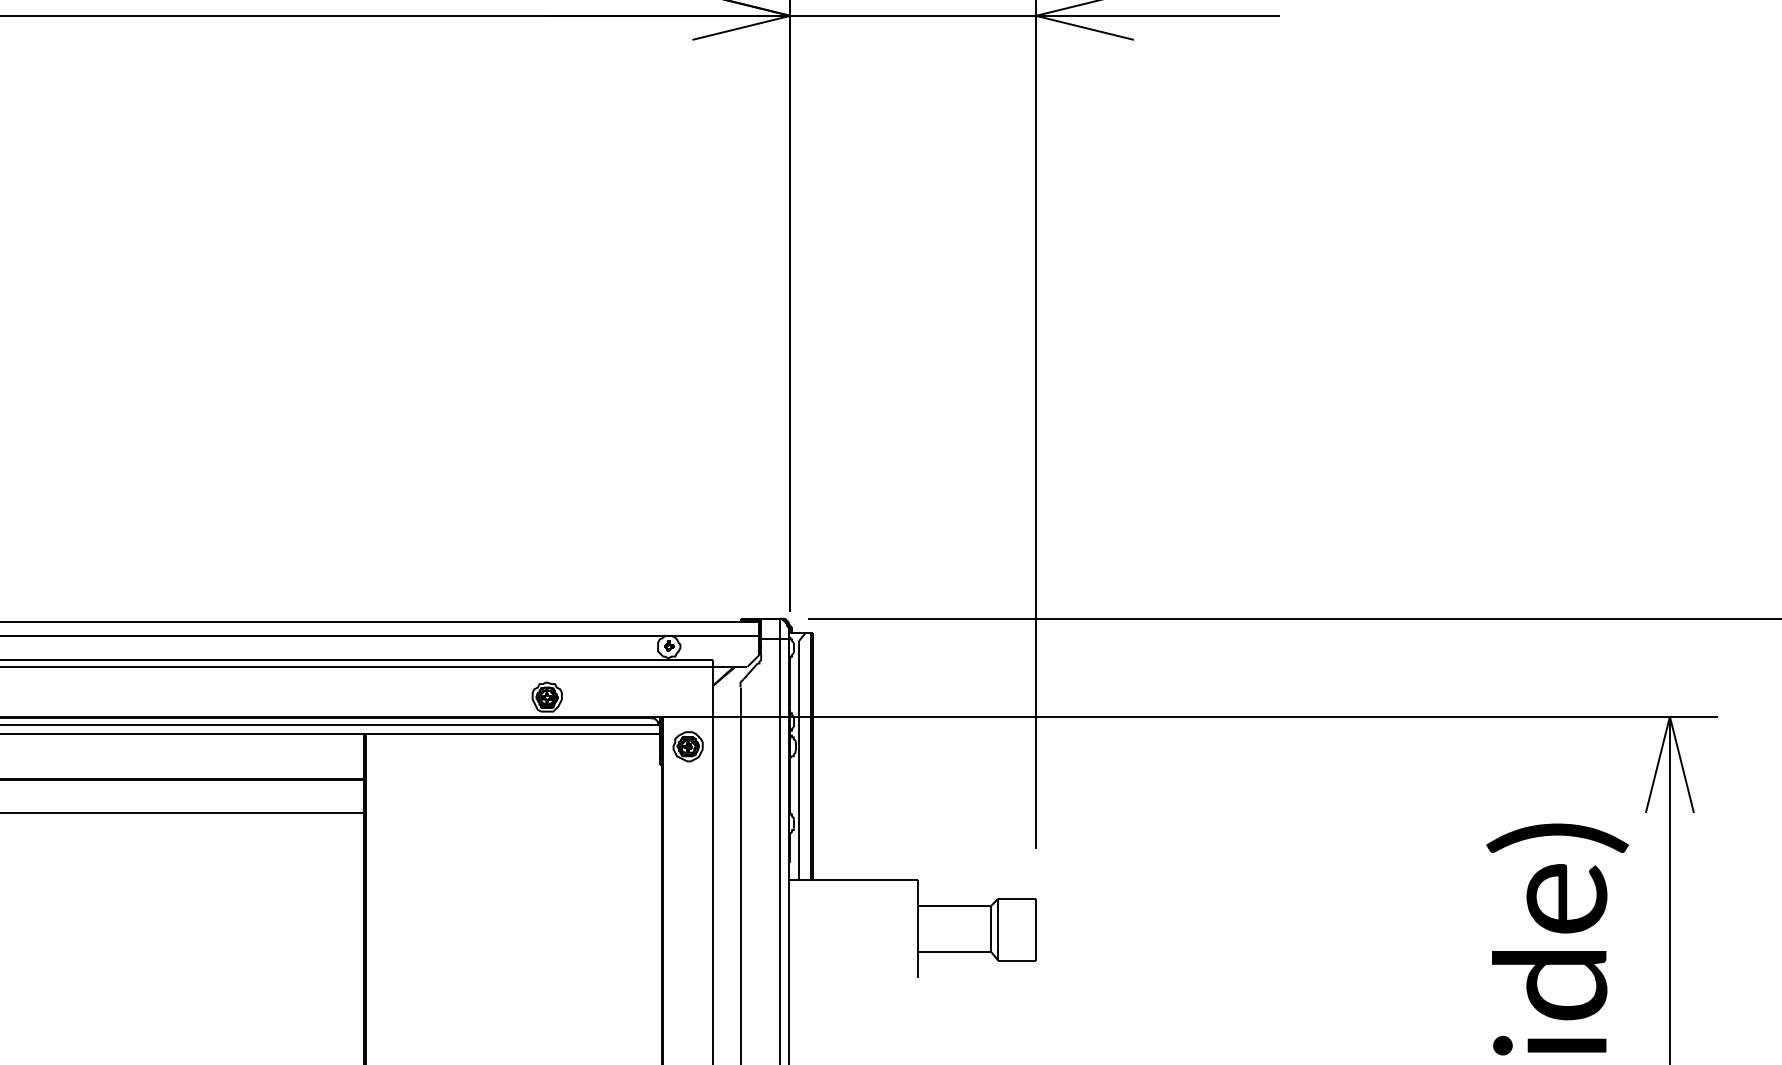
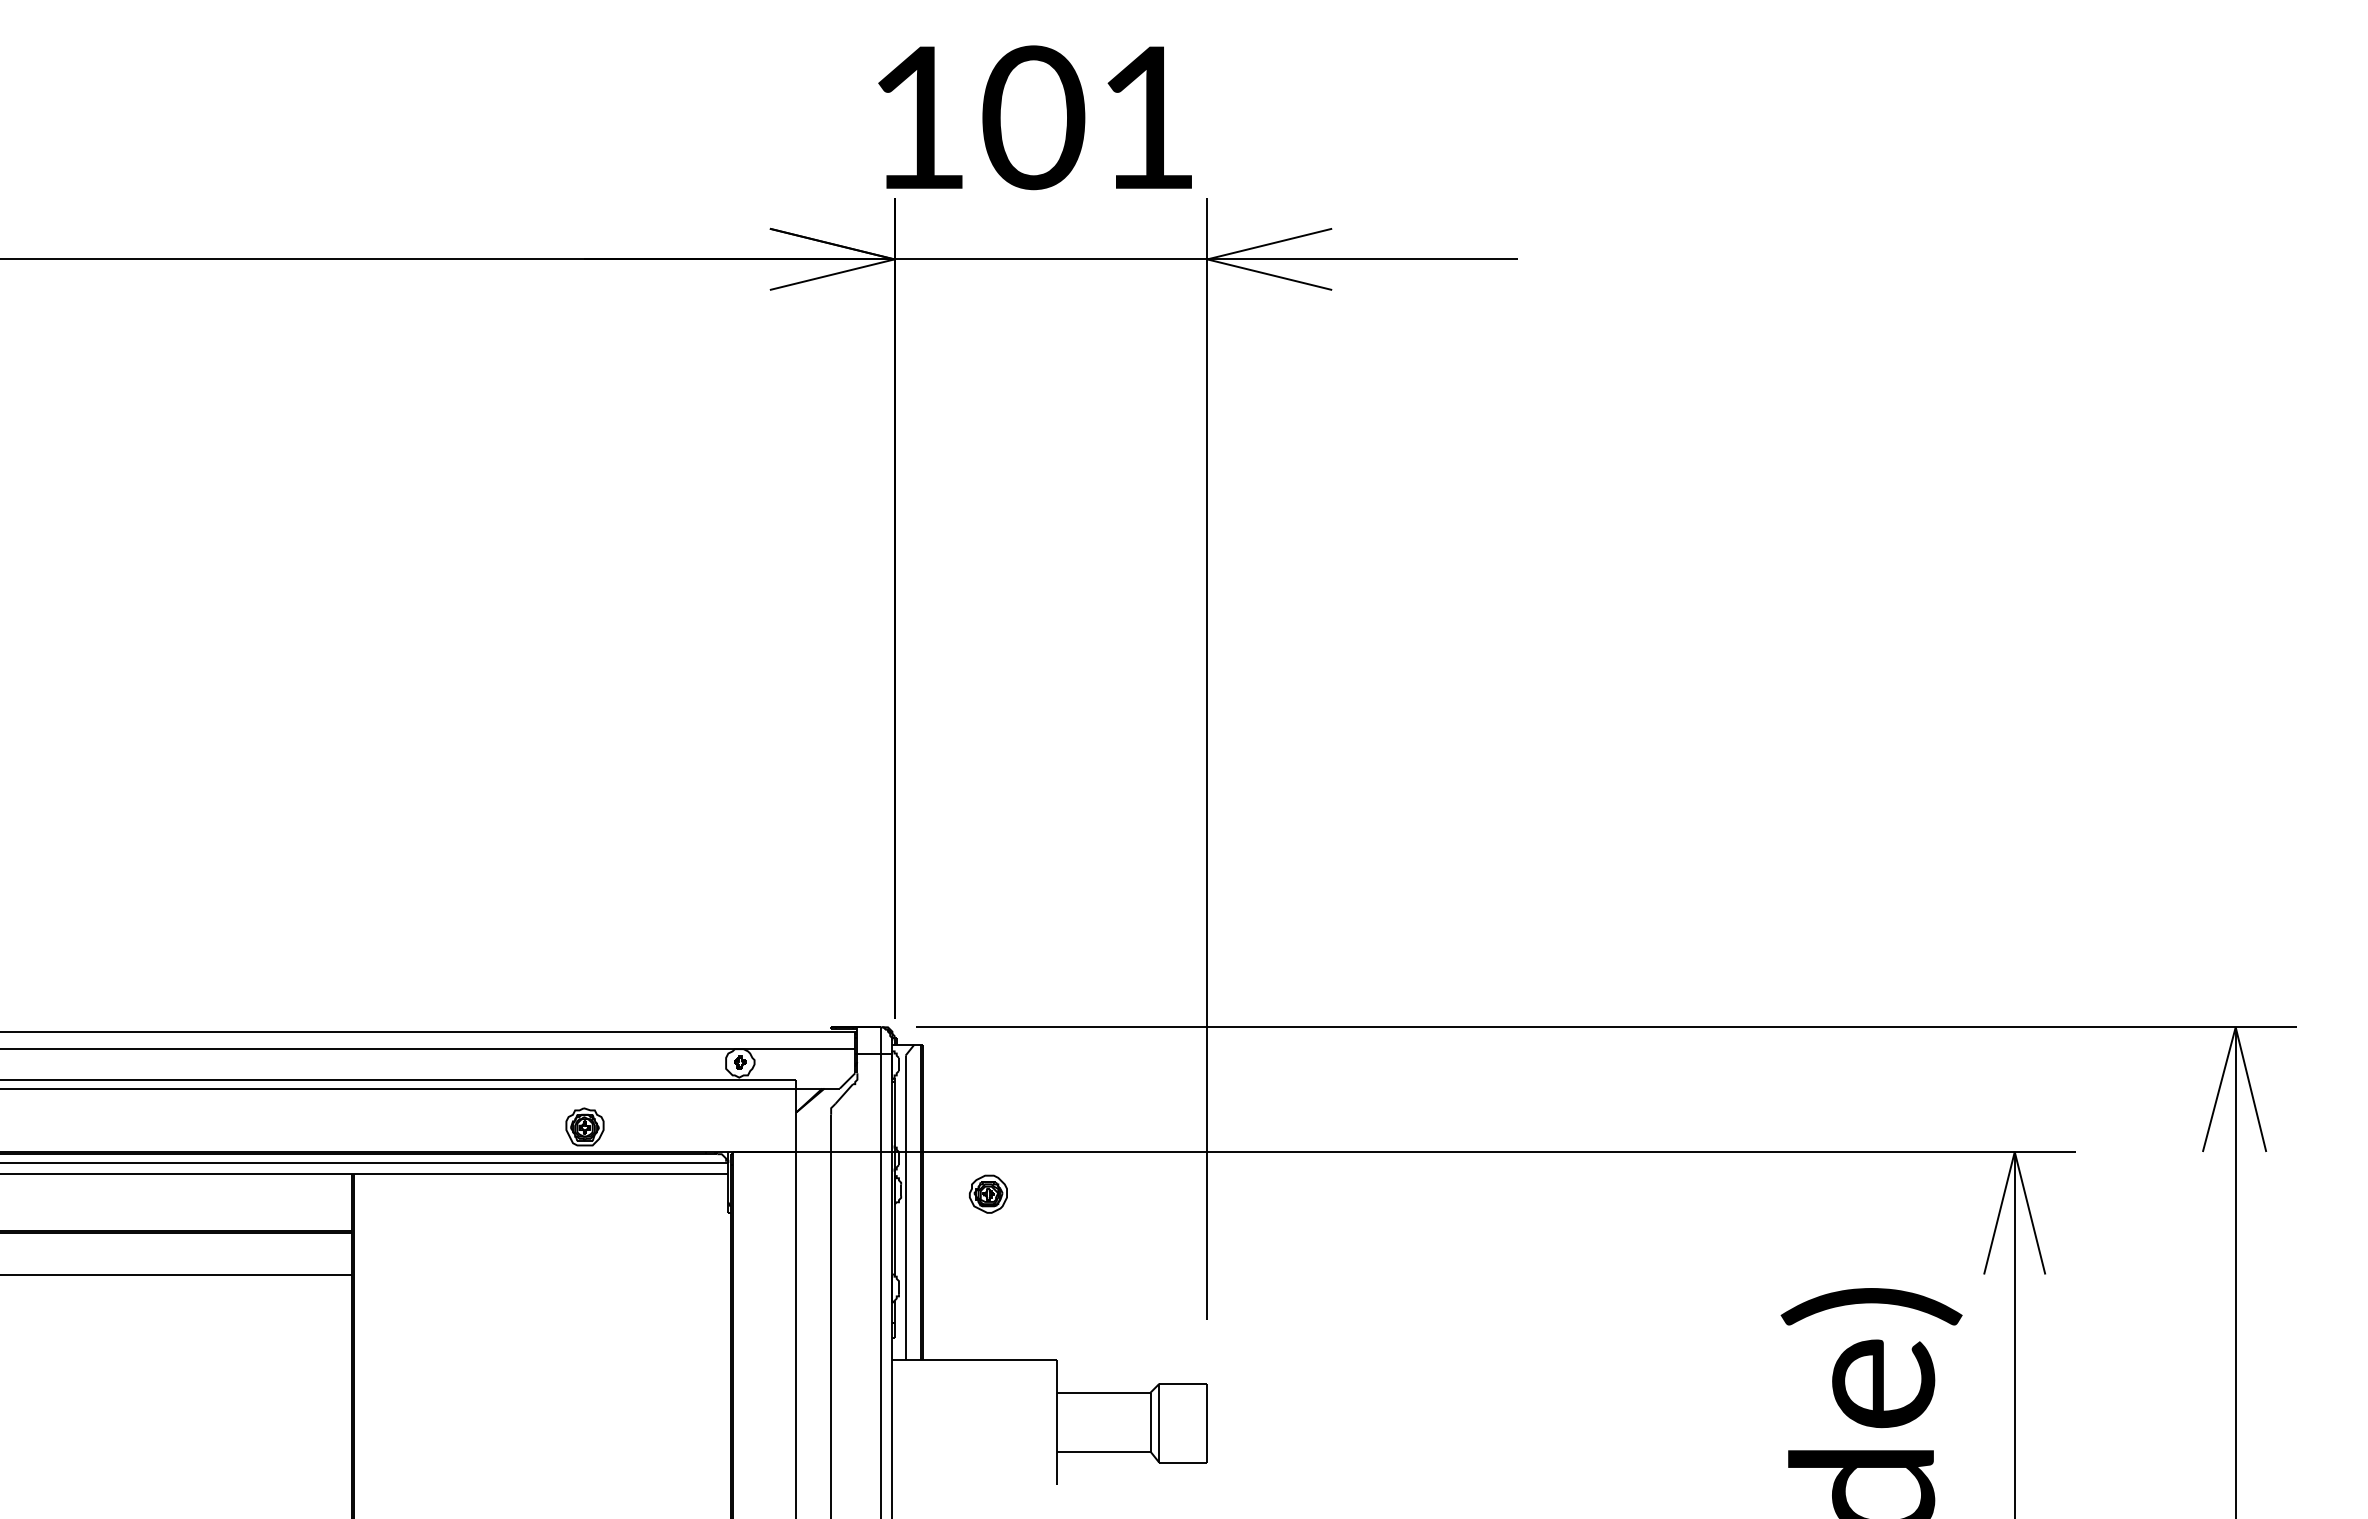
part: (687, 746) -> (987, 1193), moved

